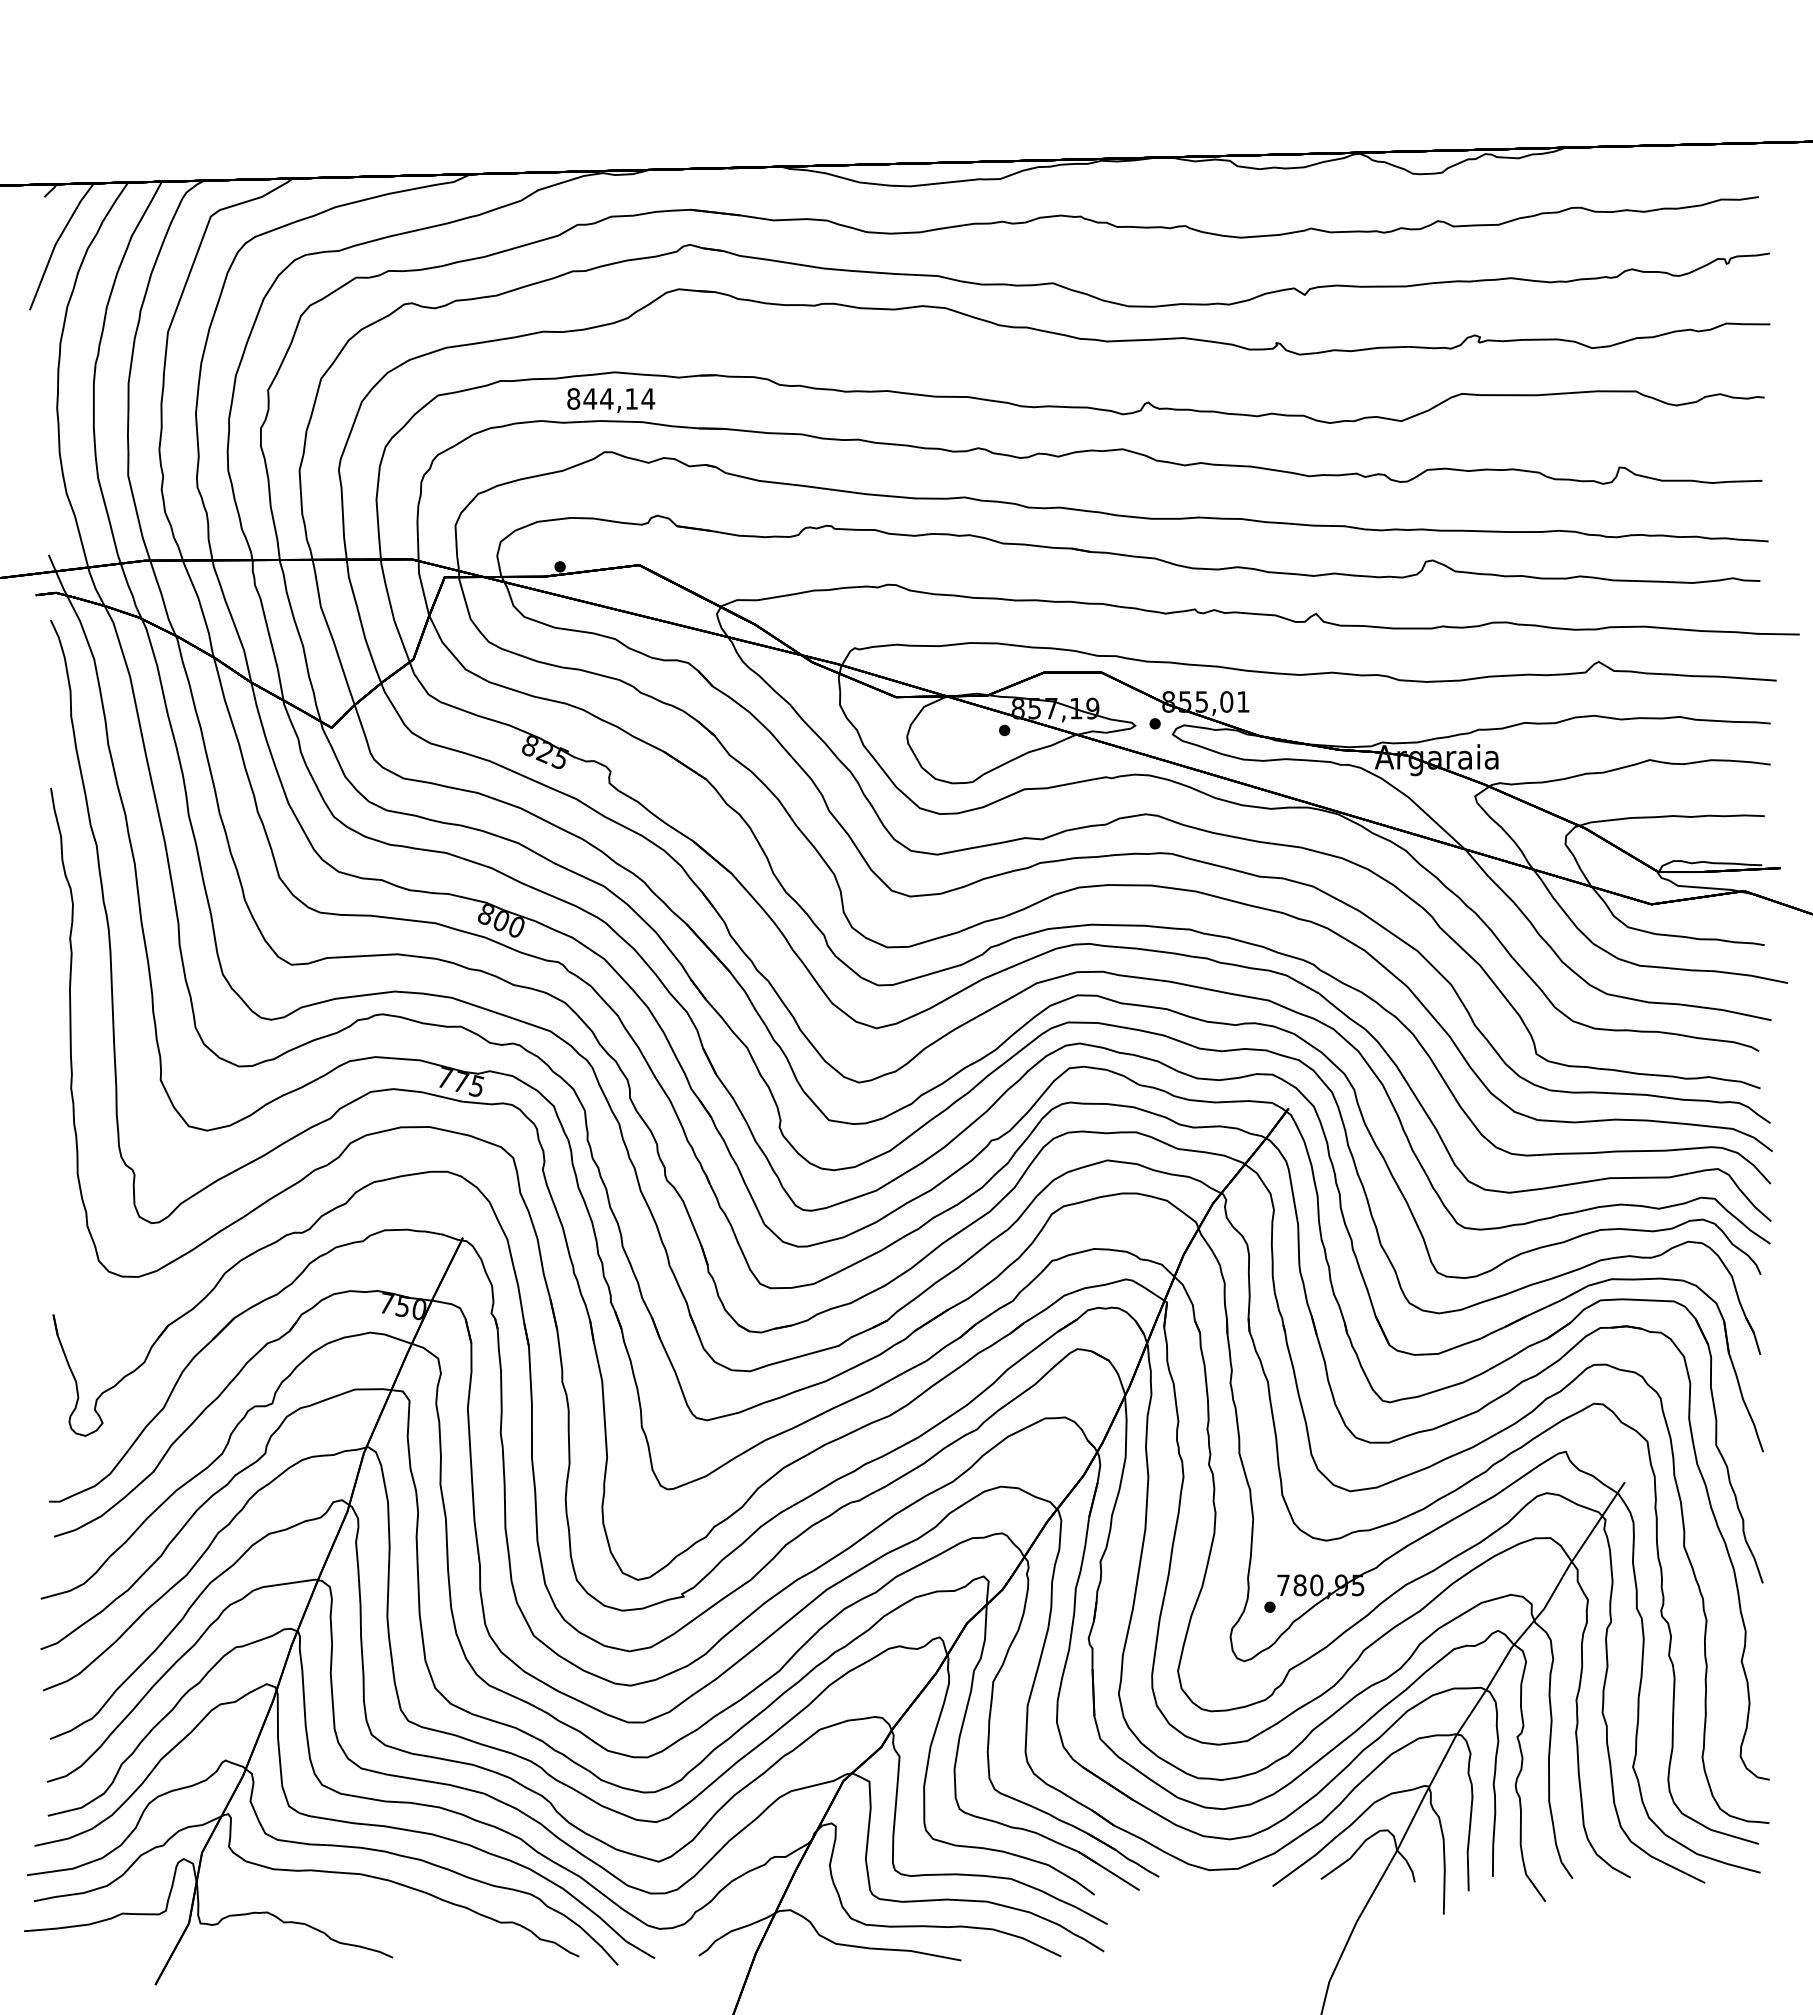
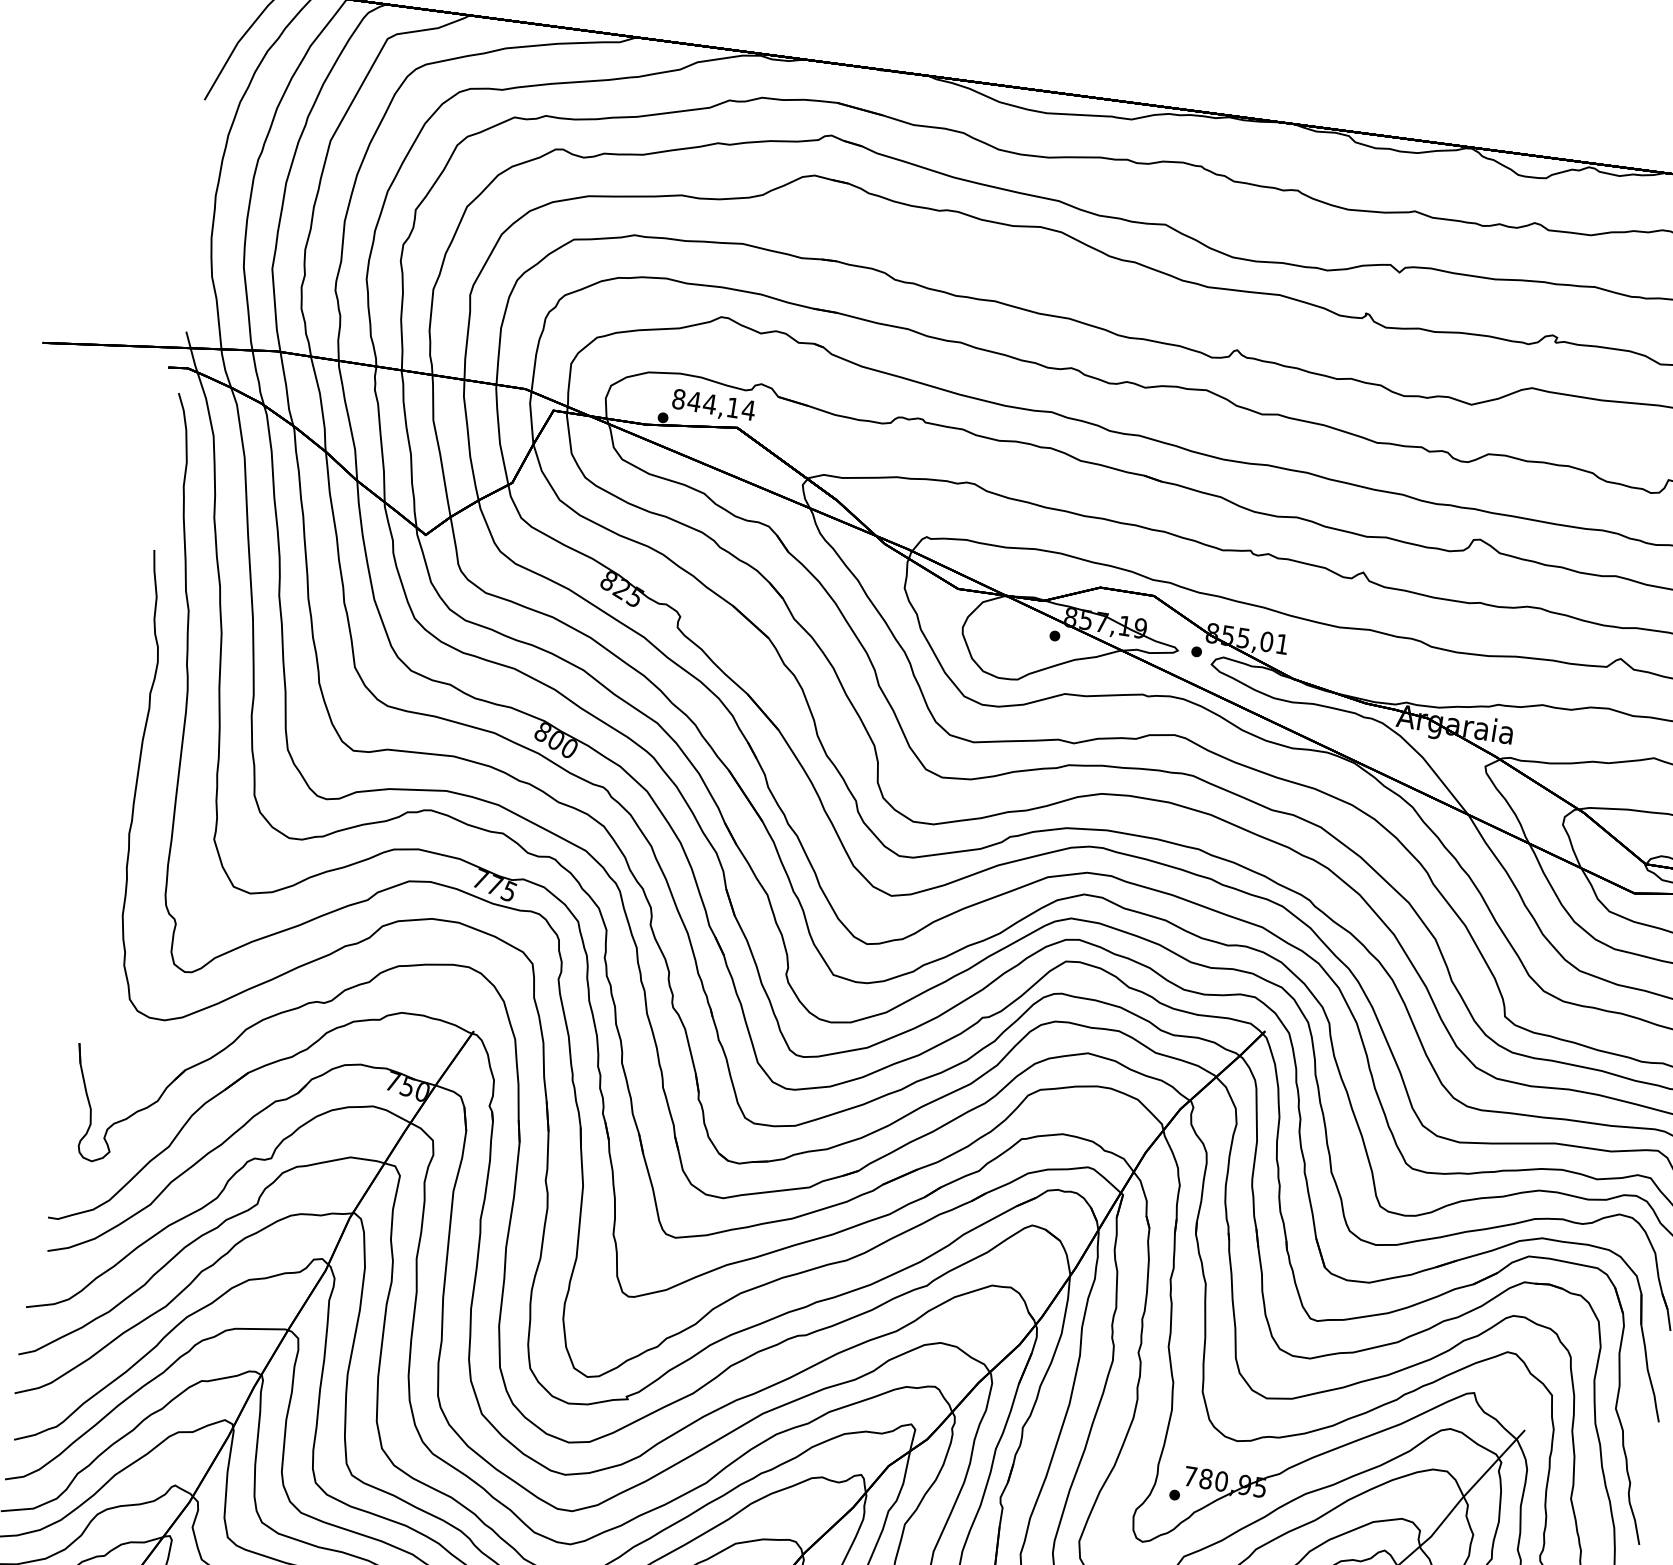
text: (611, 400) -> (714, 406), moved

